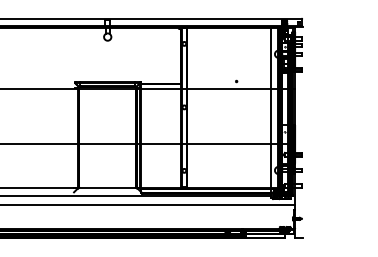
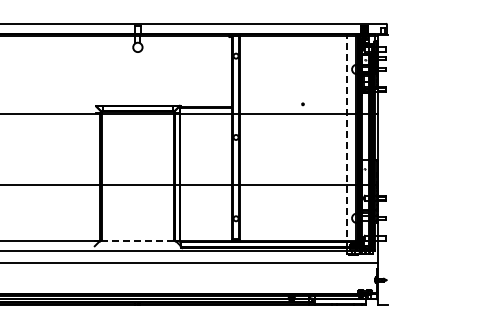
line: (271, 110) -> (347, 141), solid -> dashed
line: (107, 188) -> (137, 241), solid -> dashed

